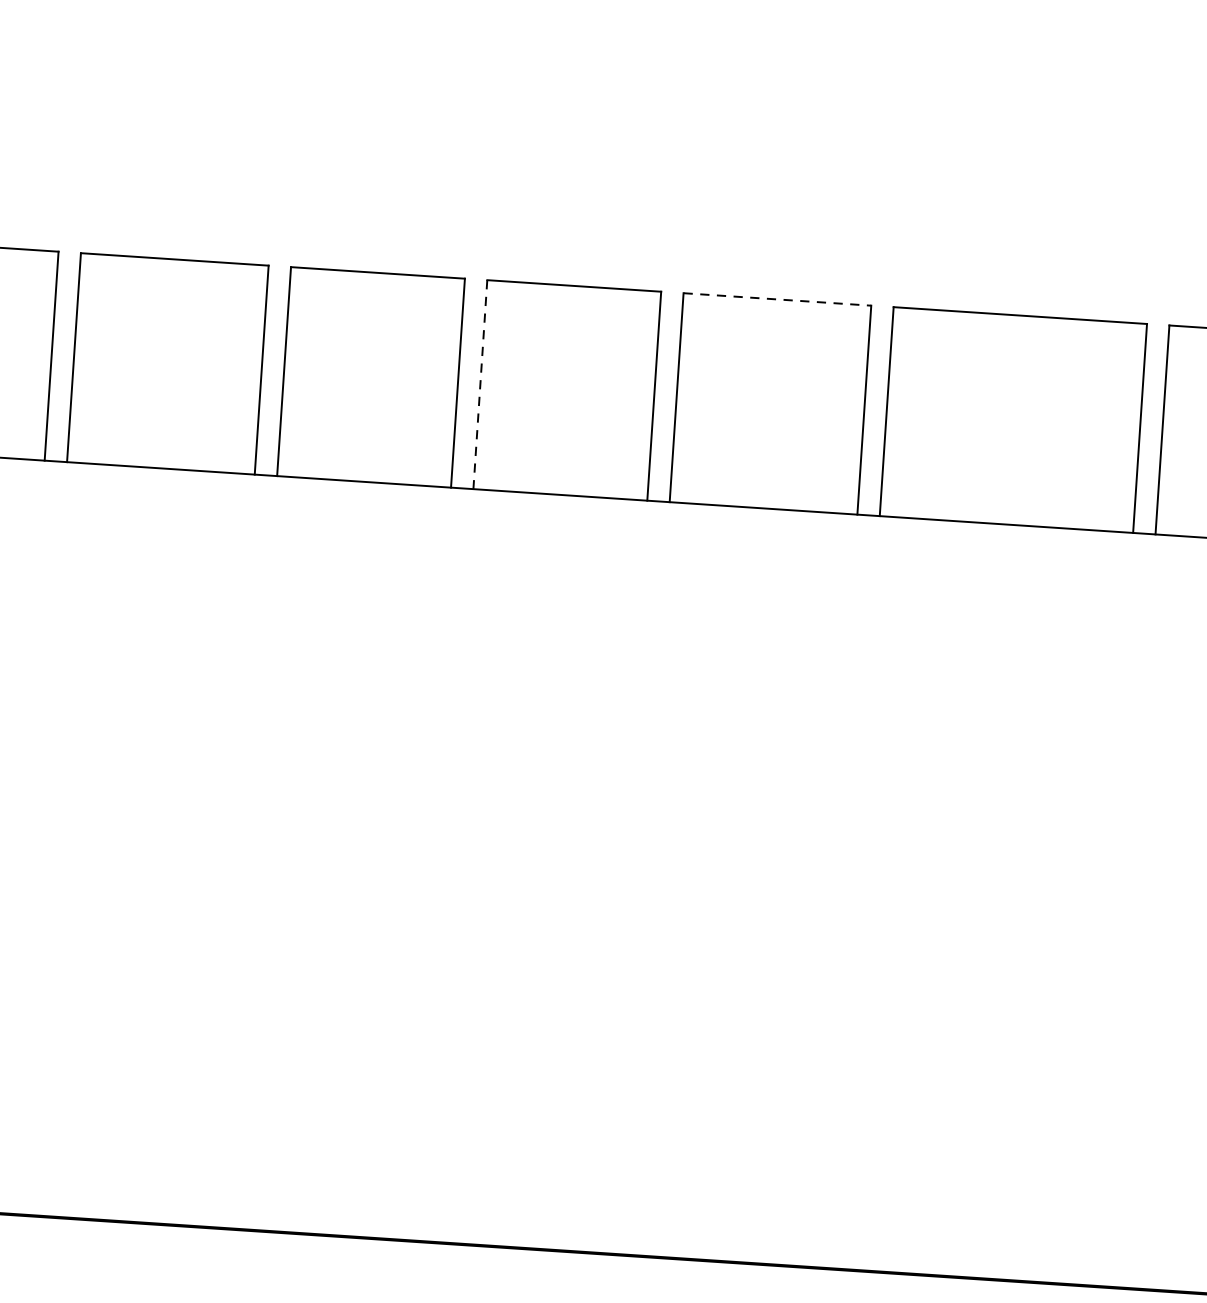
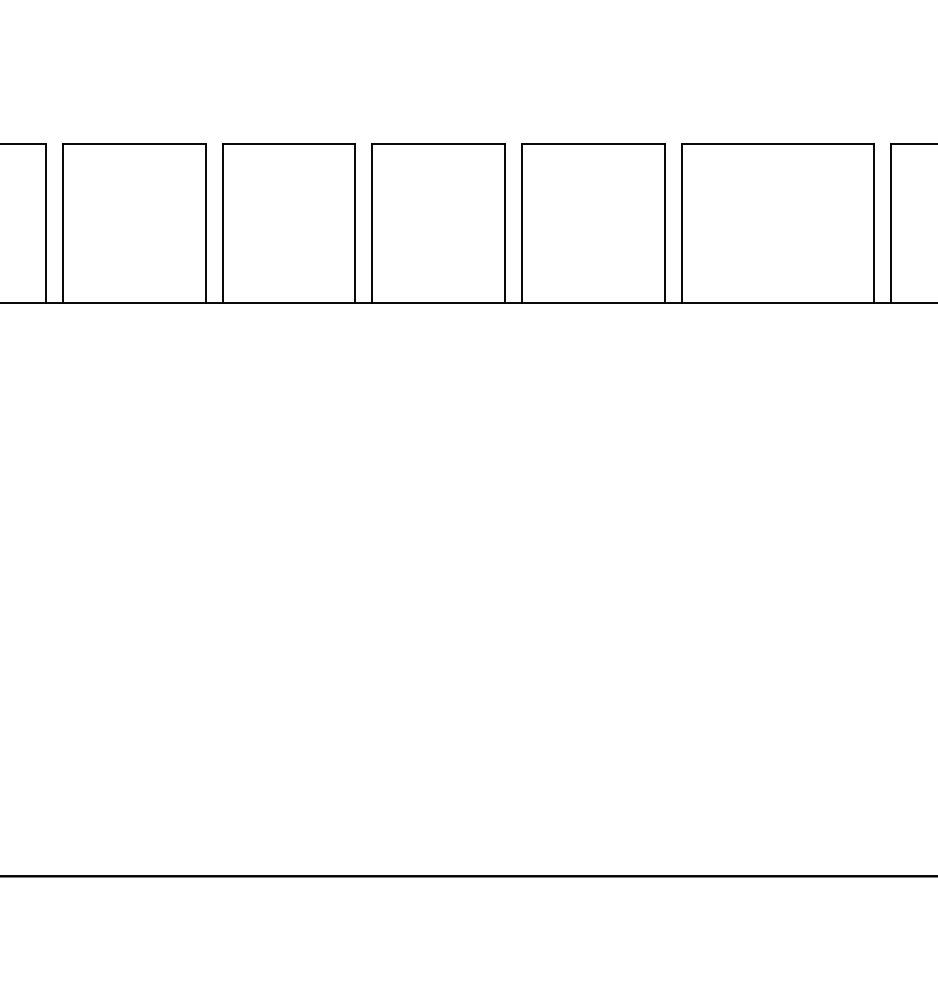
line: (777, 299) -> (593, 144), dashed -> solid
line: (480, 384) -> (372, 223), dashed -> solid

